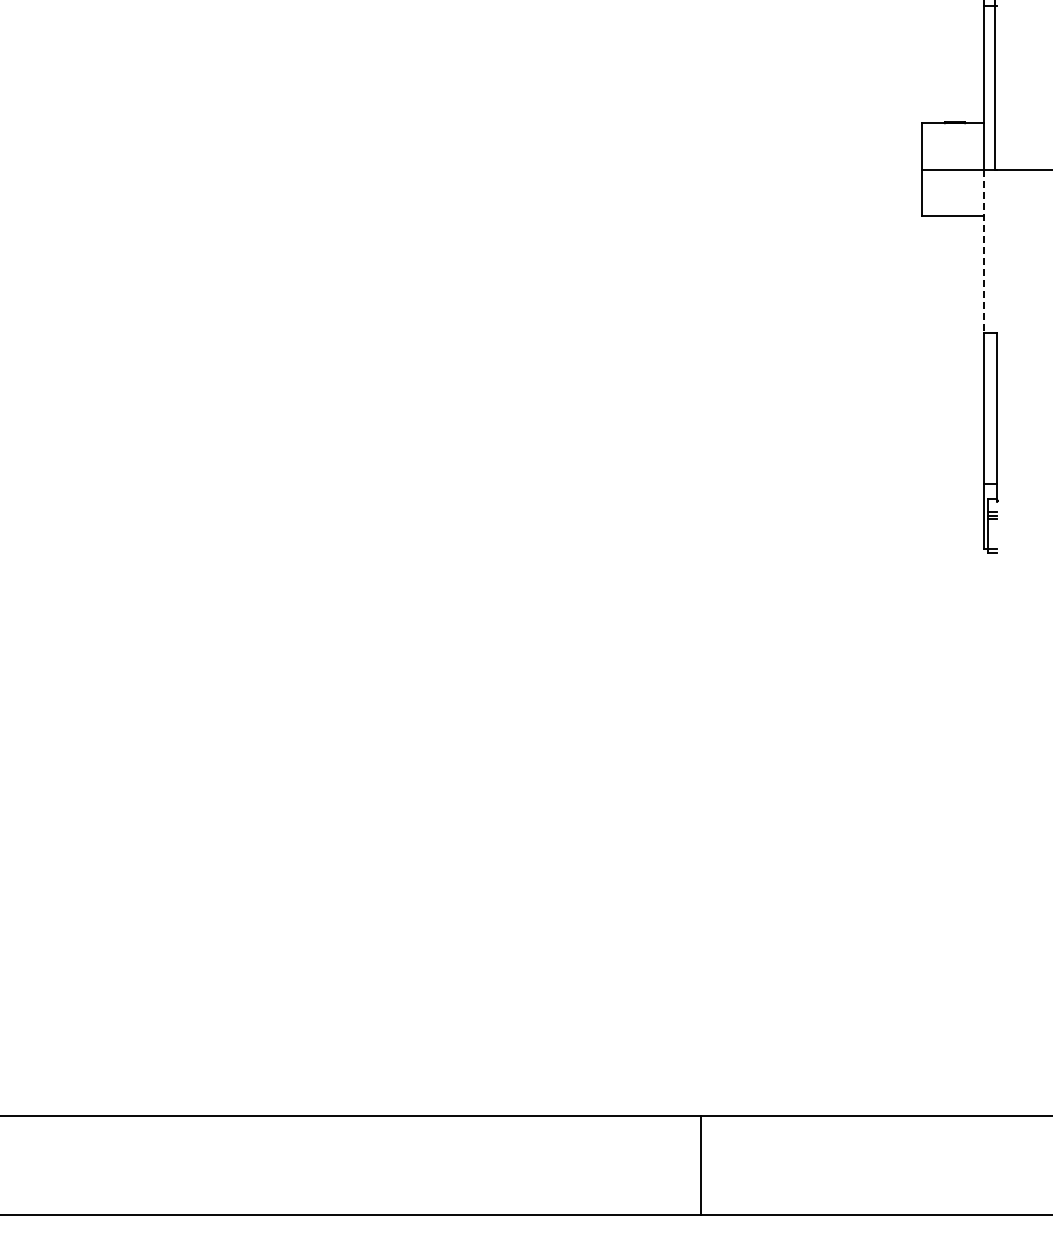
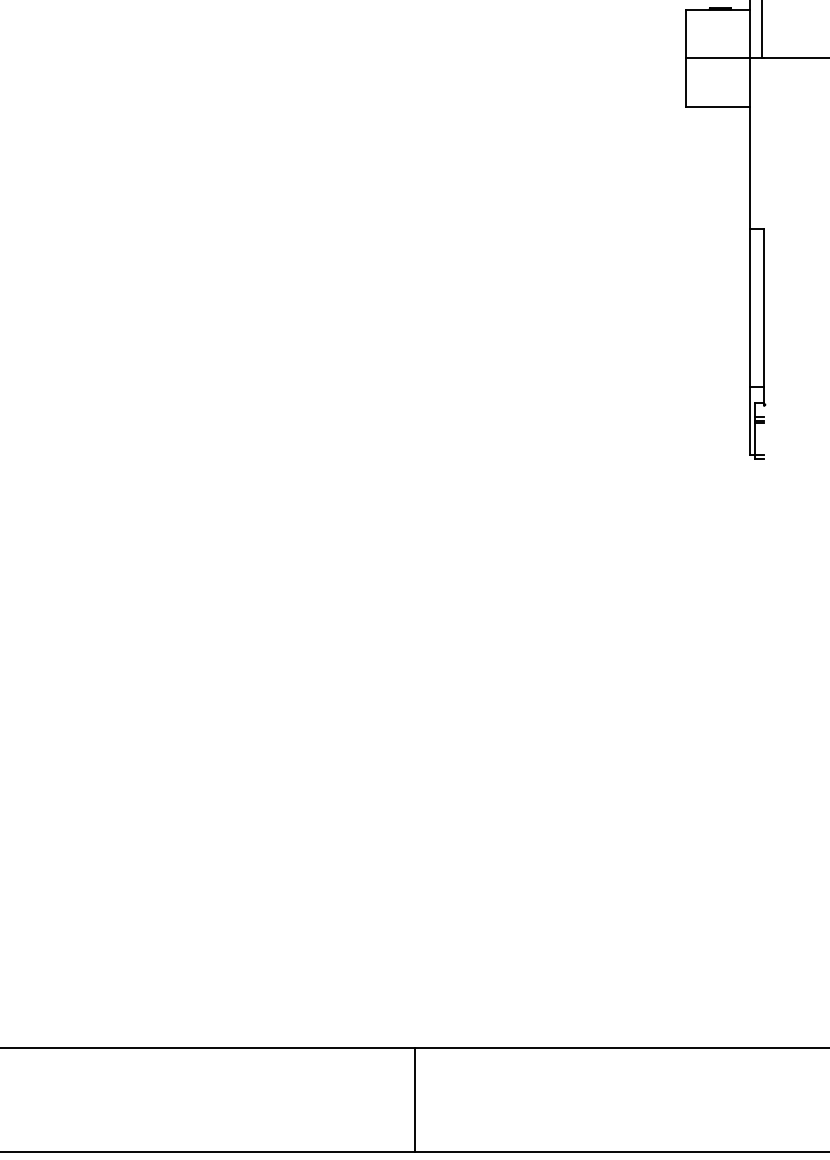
line: (983, 251) -> (750, 143), dashed -> solid
line: (701, 1165) -> (415, 1100), moved

